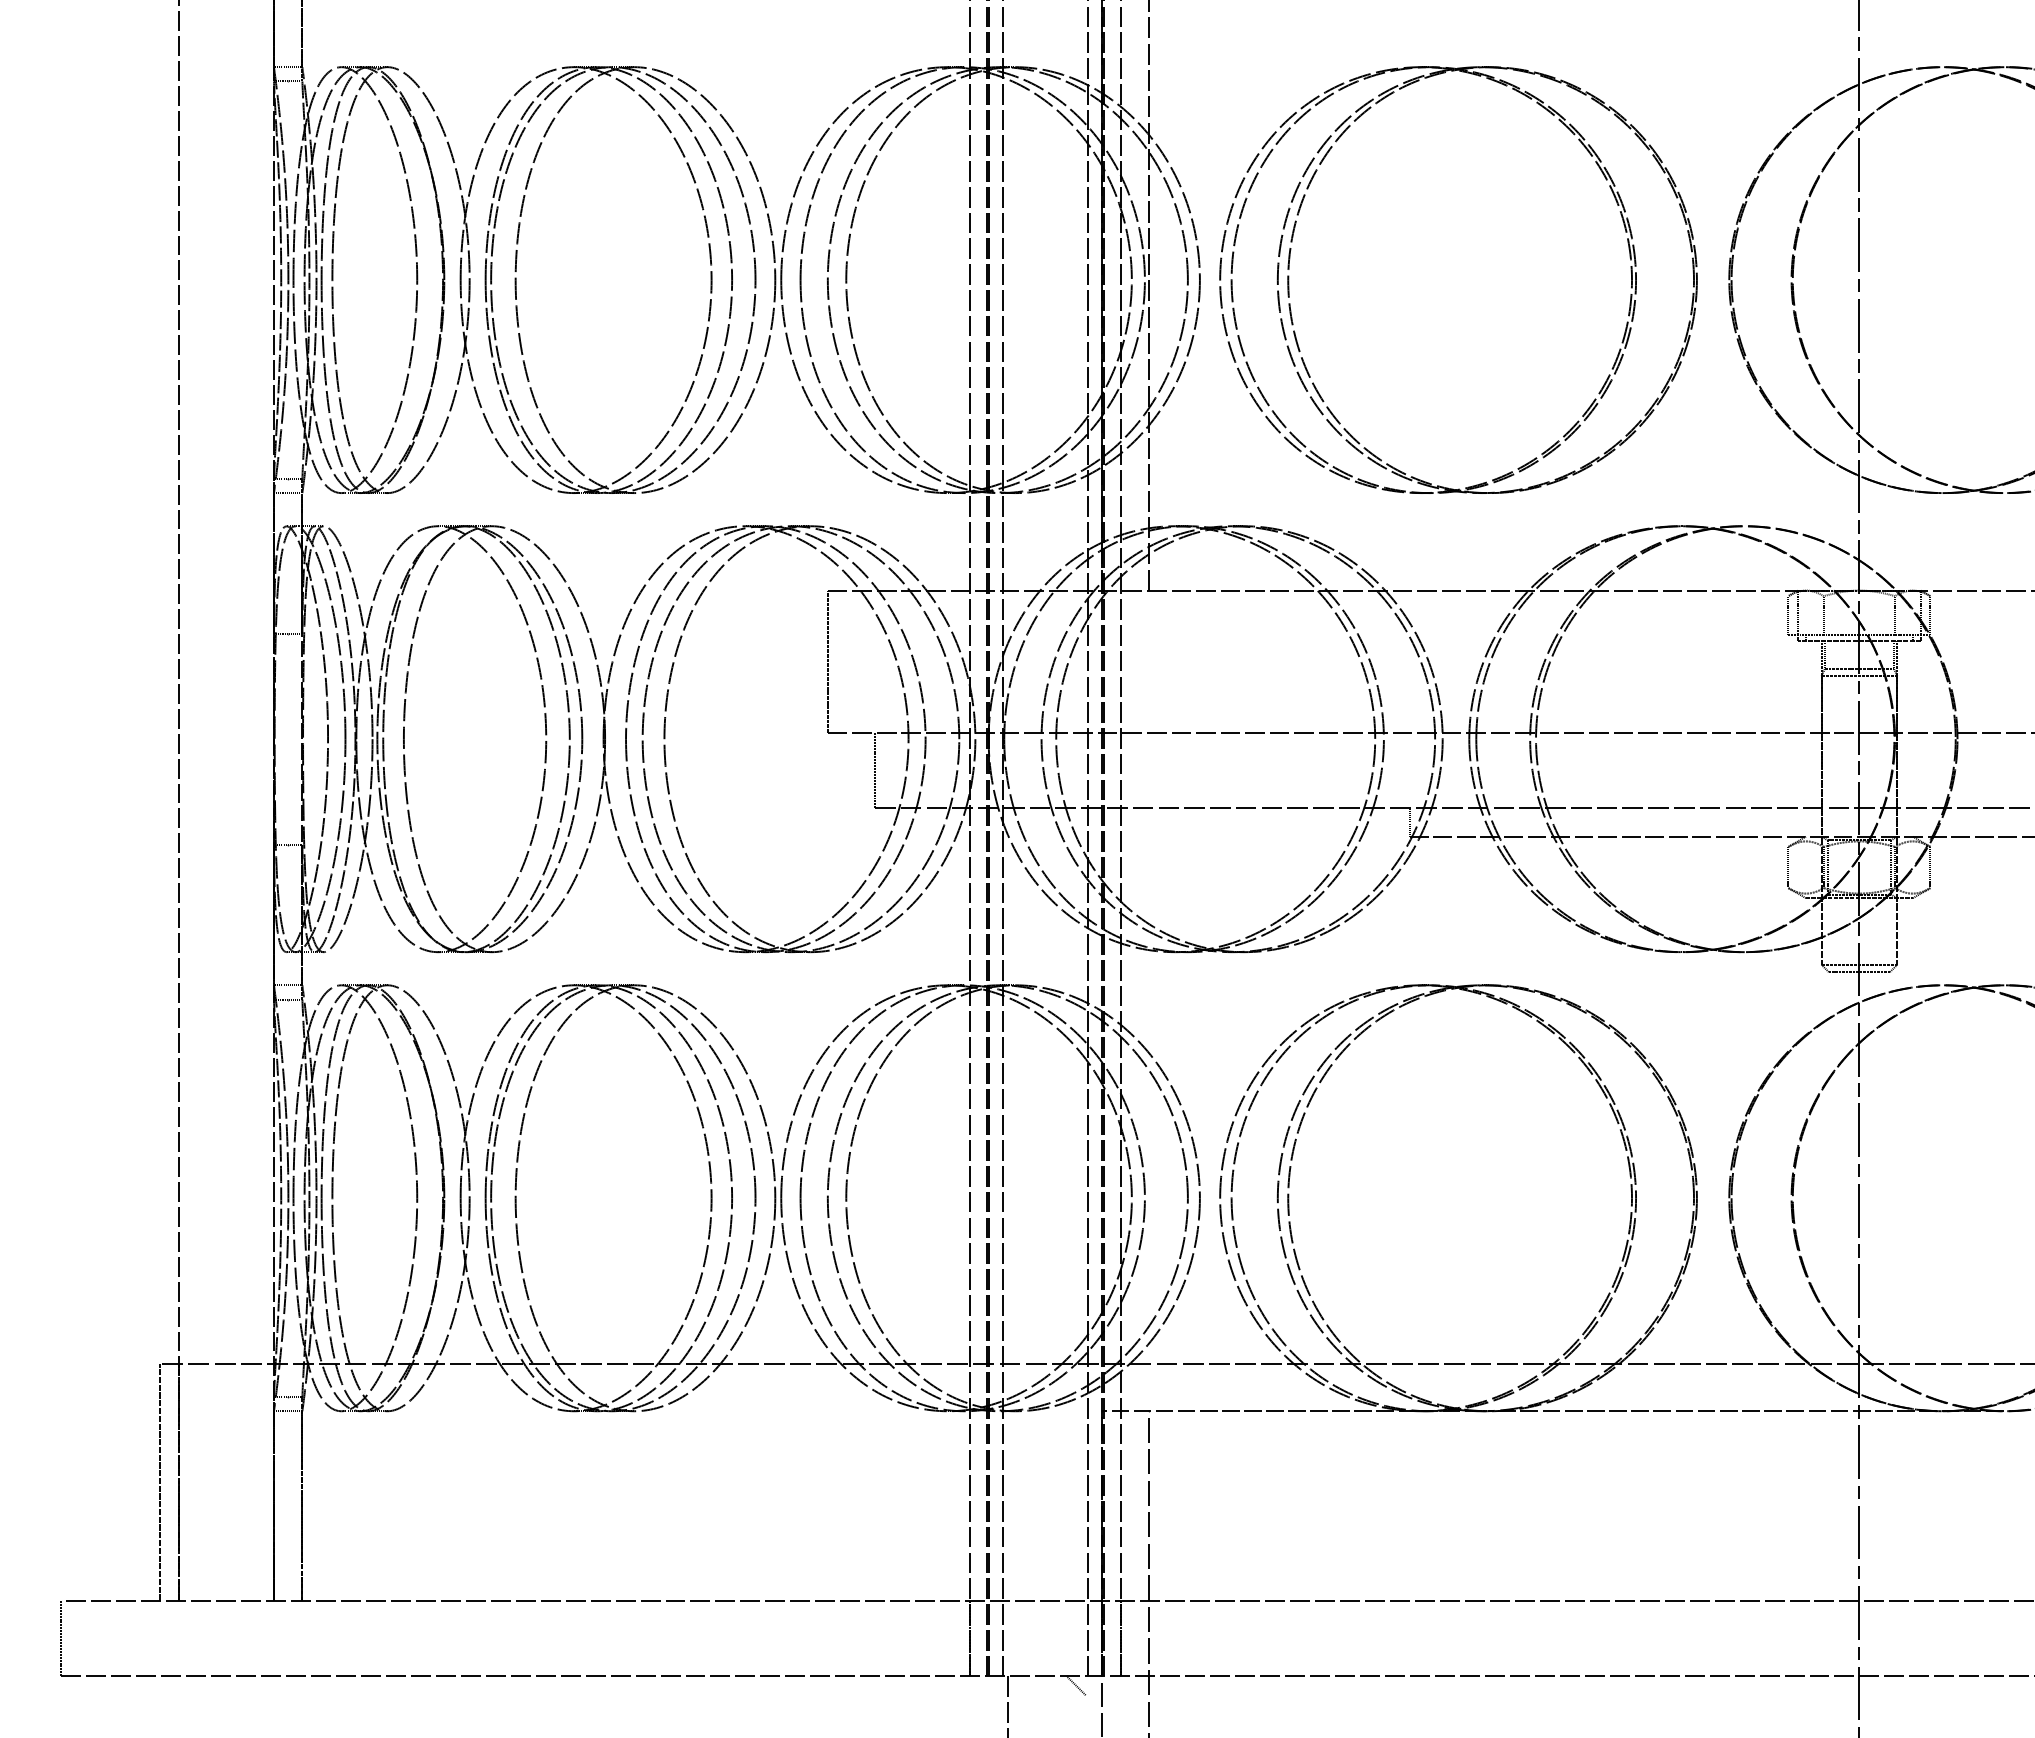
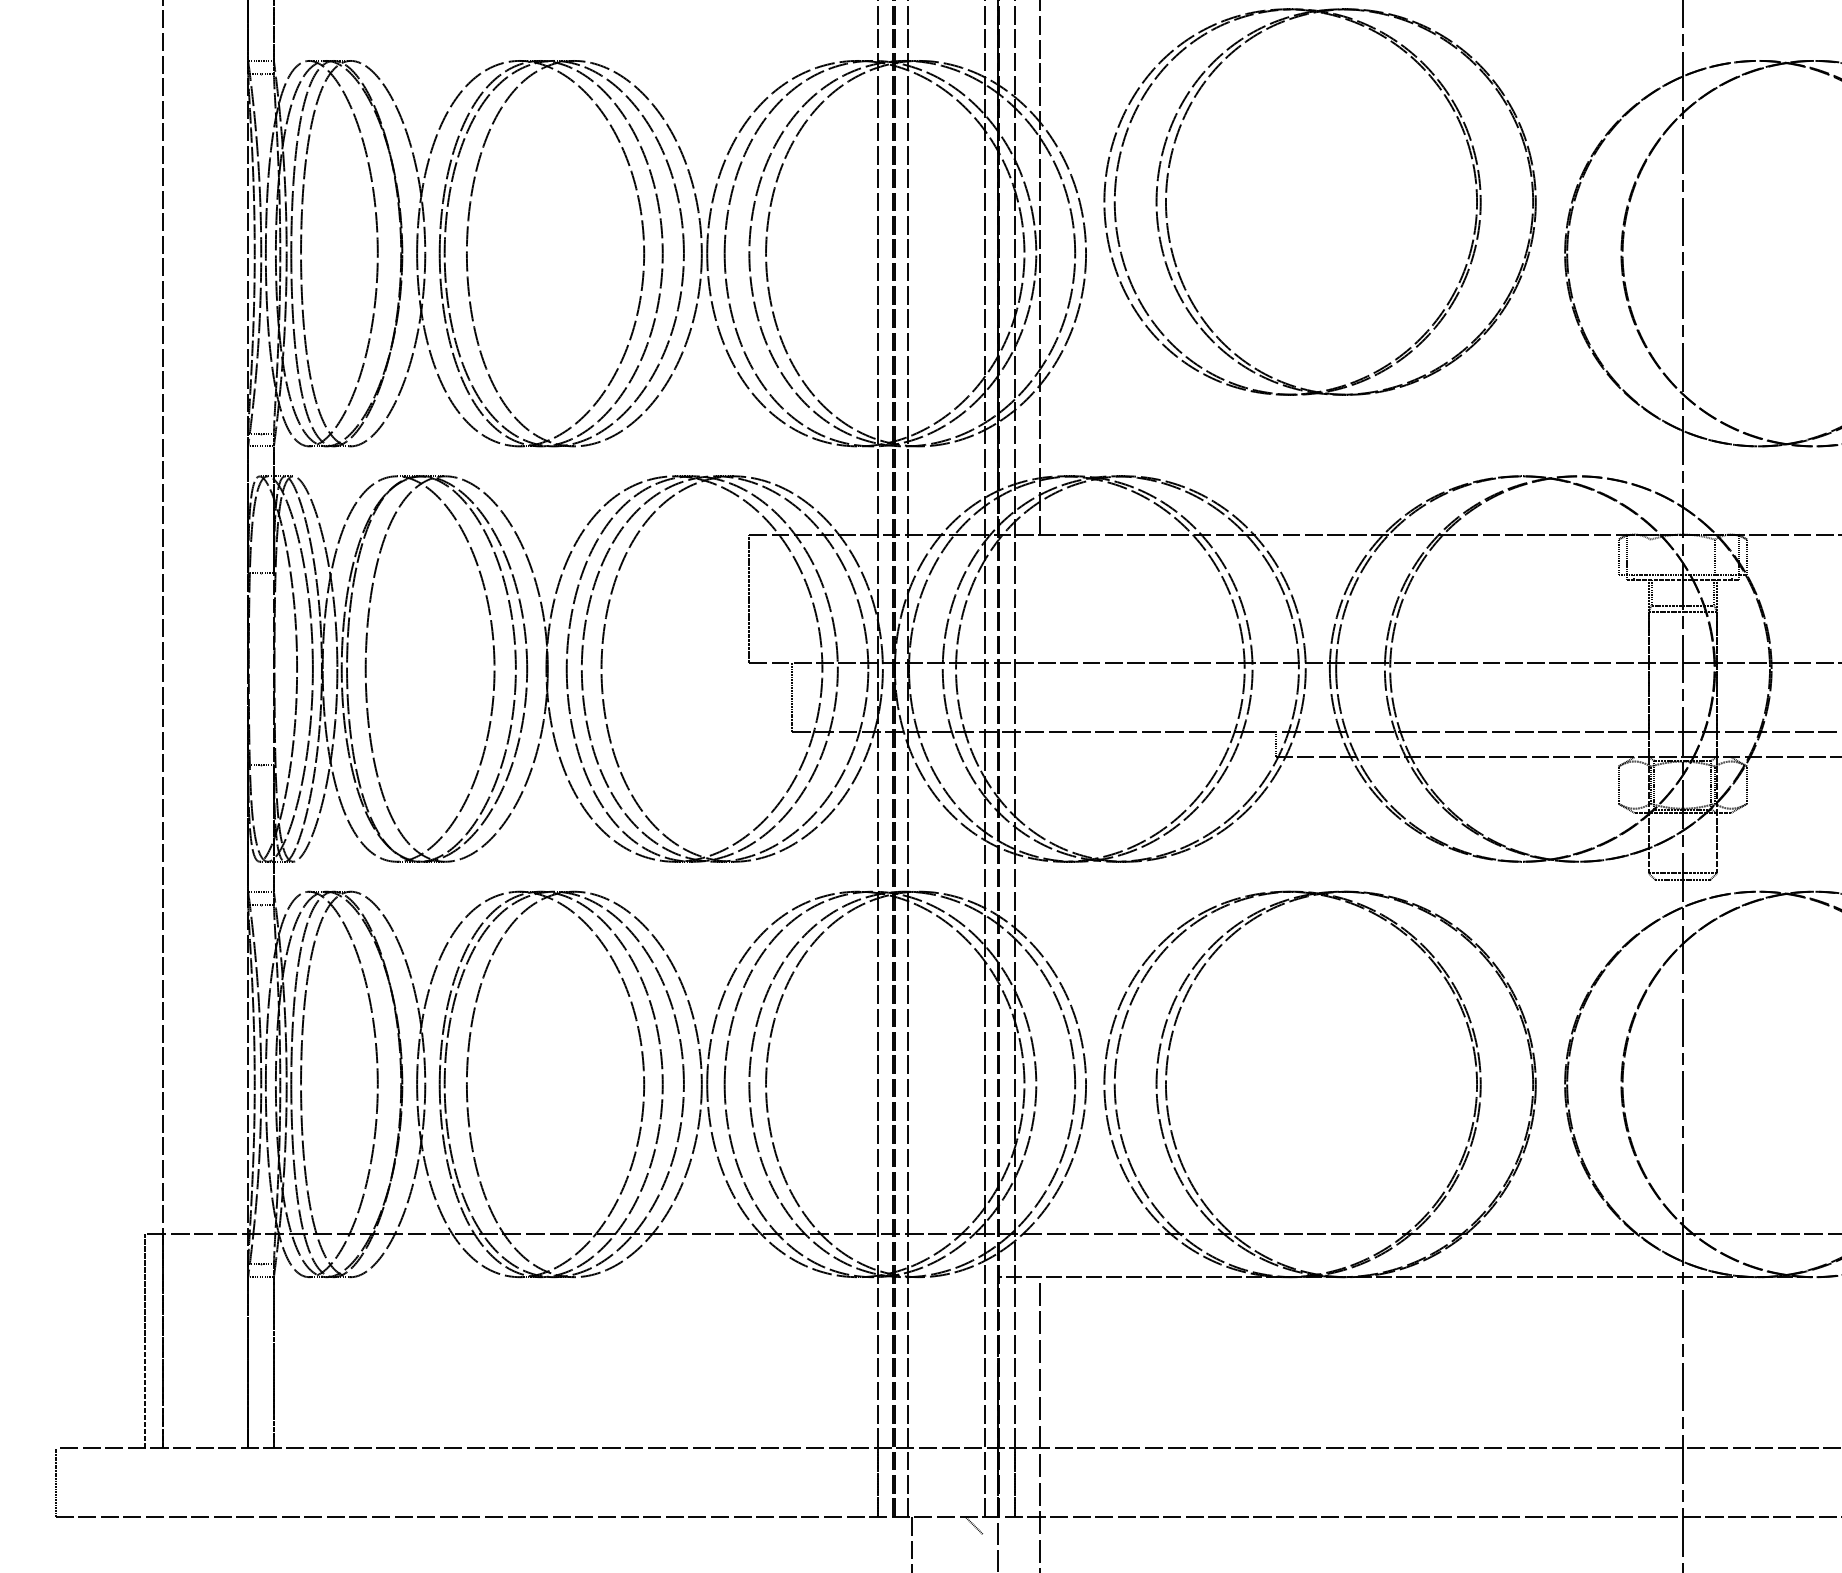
part: (1289, 279) -> (1167, 201), moved
line: (1823, 615) -> (1650, 557), removed

